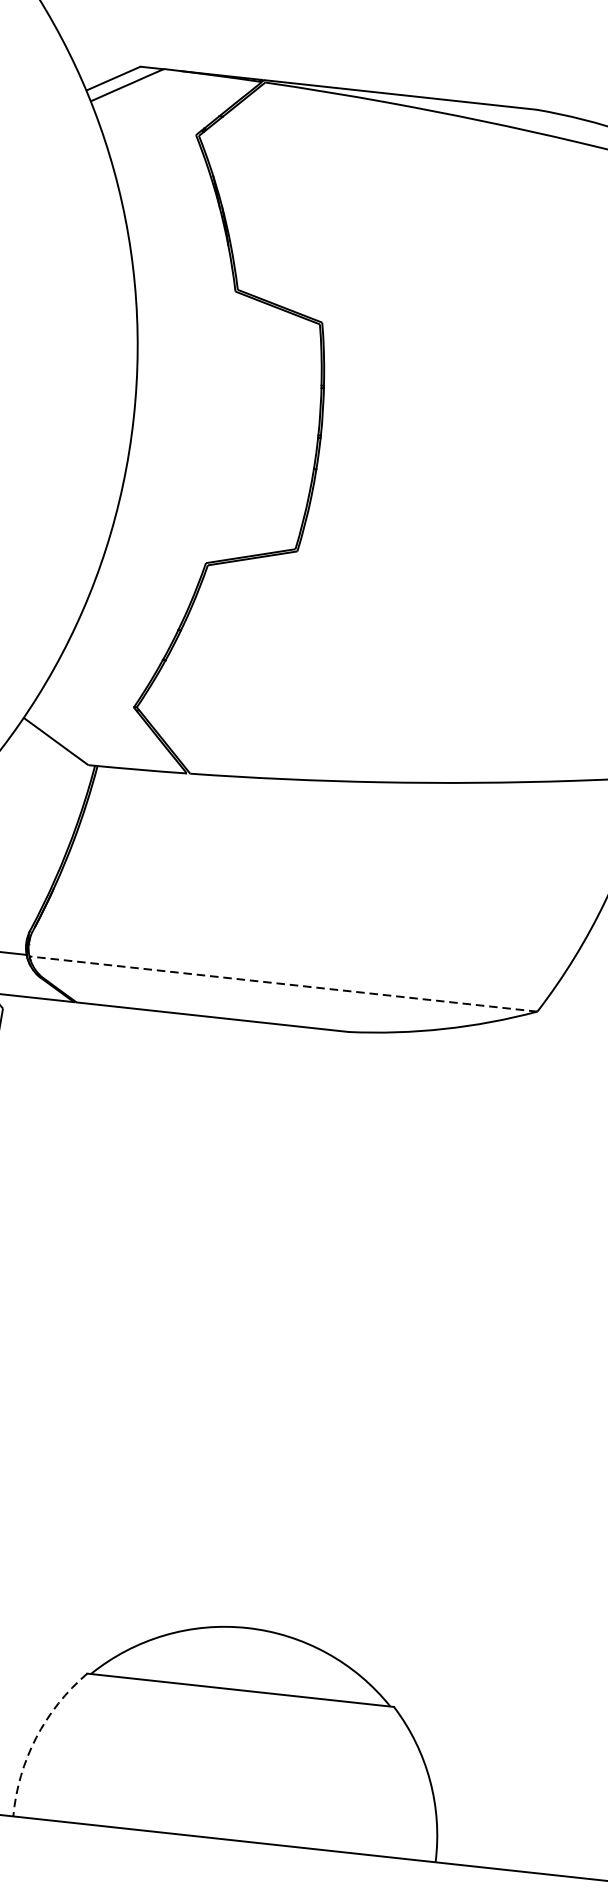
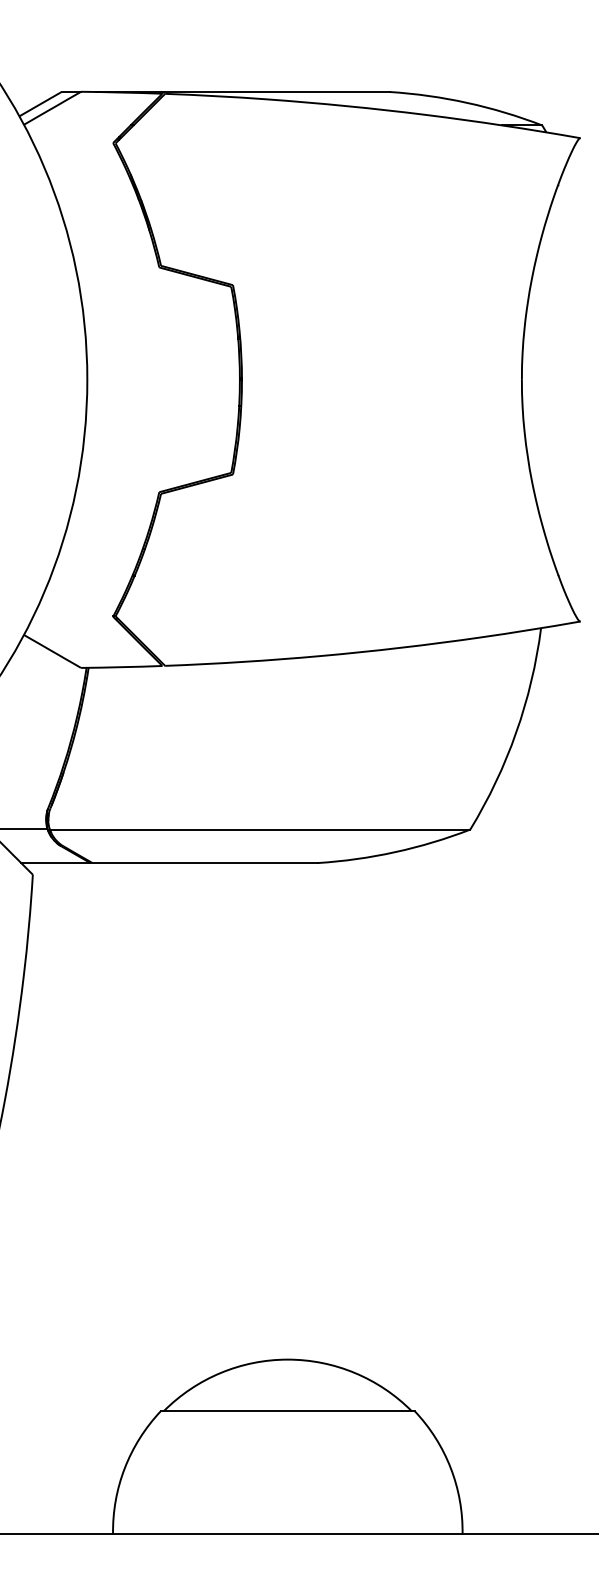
line: (282, 983) -> (259, 829), dashed -> solid
arc: (35, 1738) -> (124, 1468), dashed -> solid

